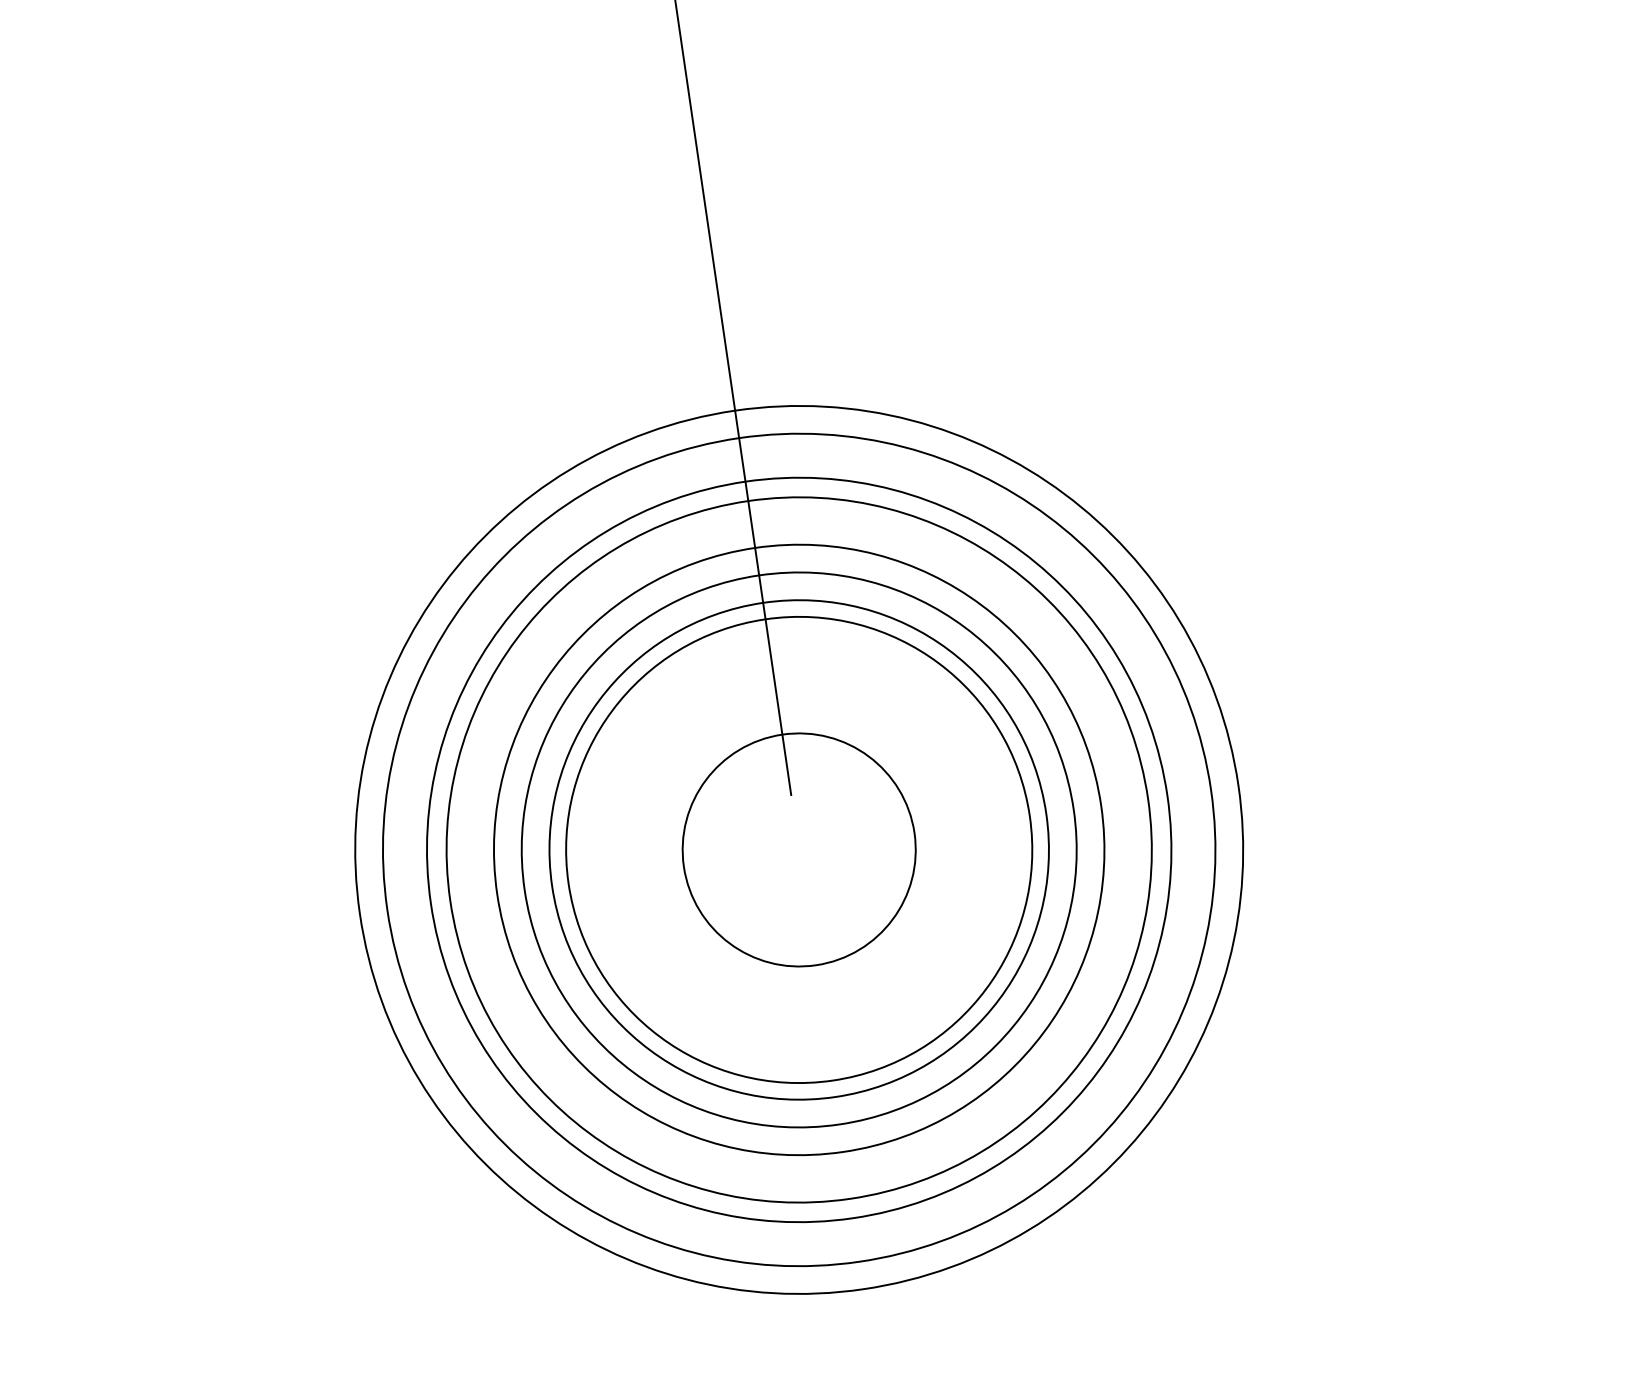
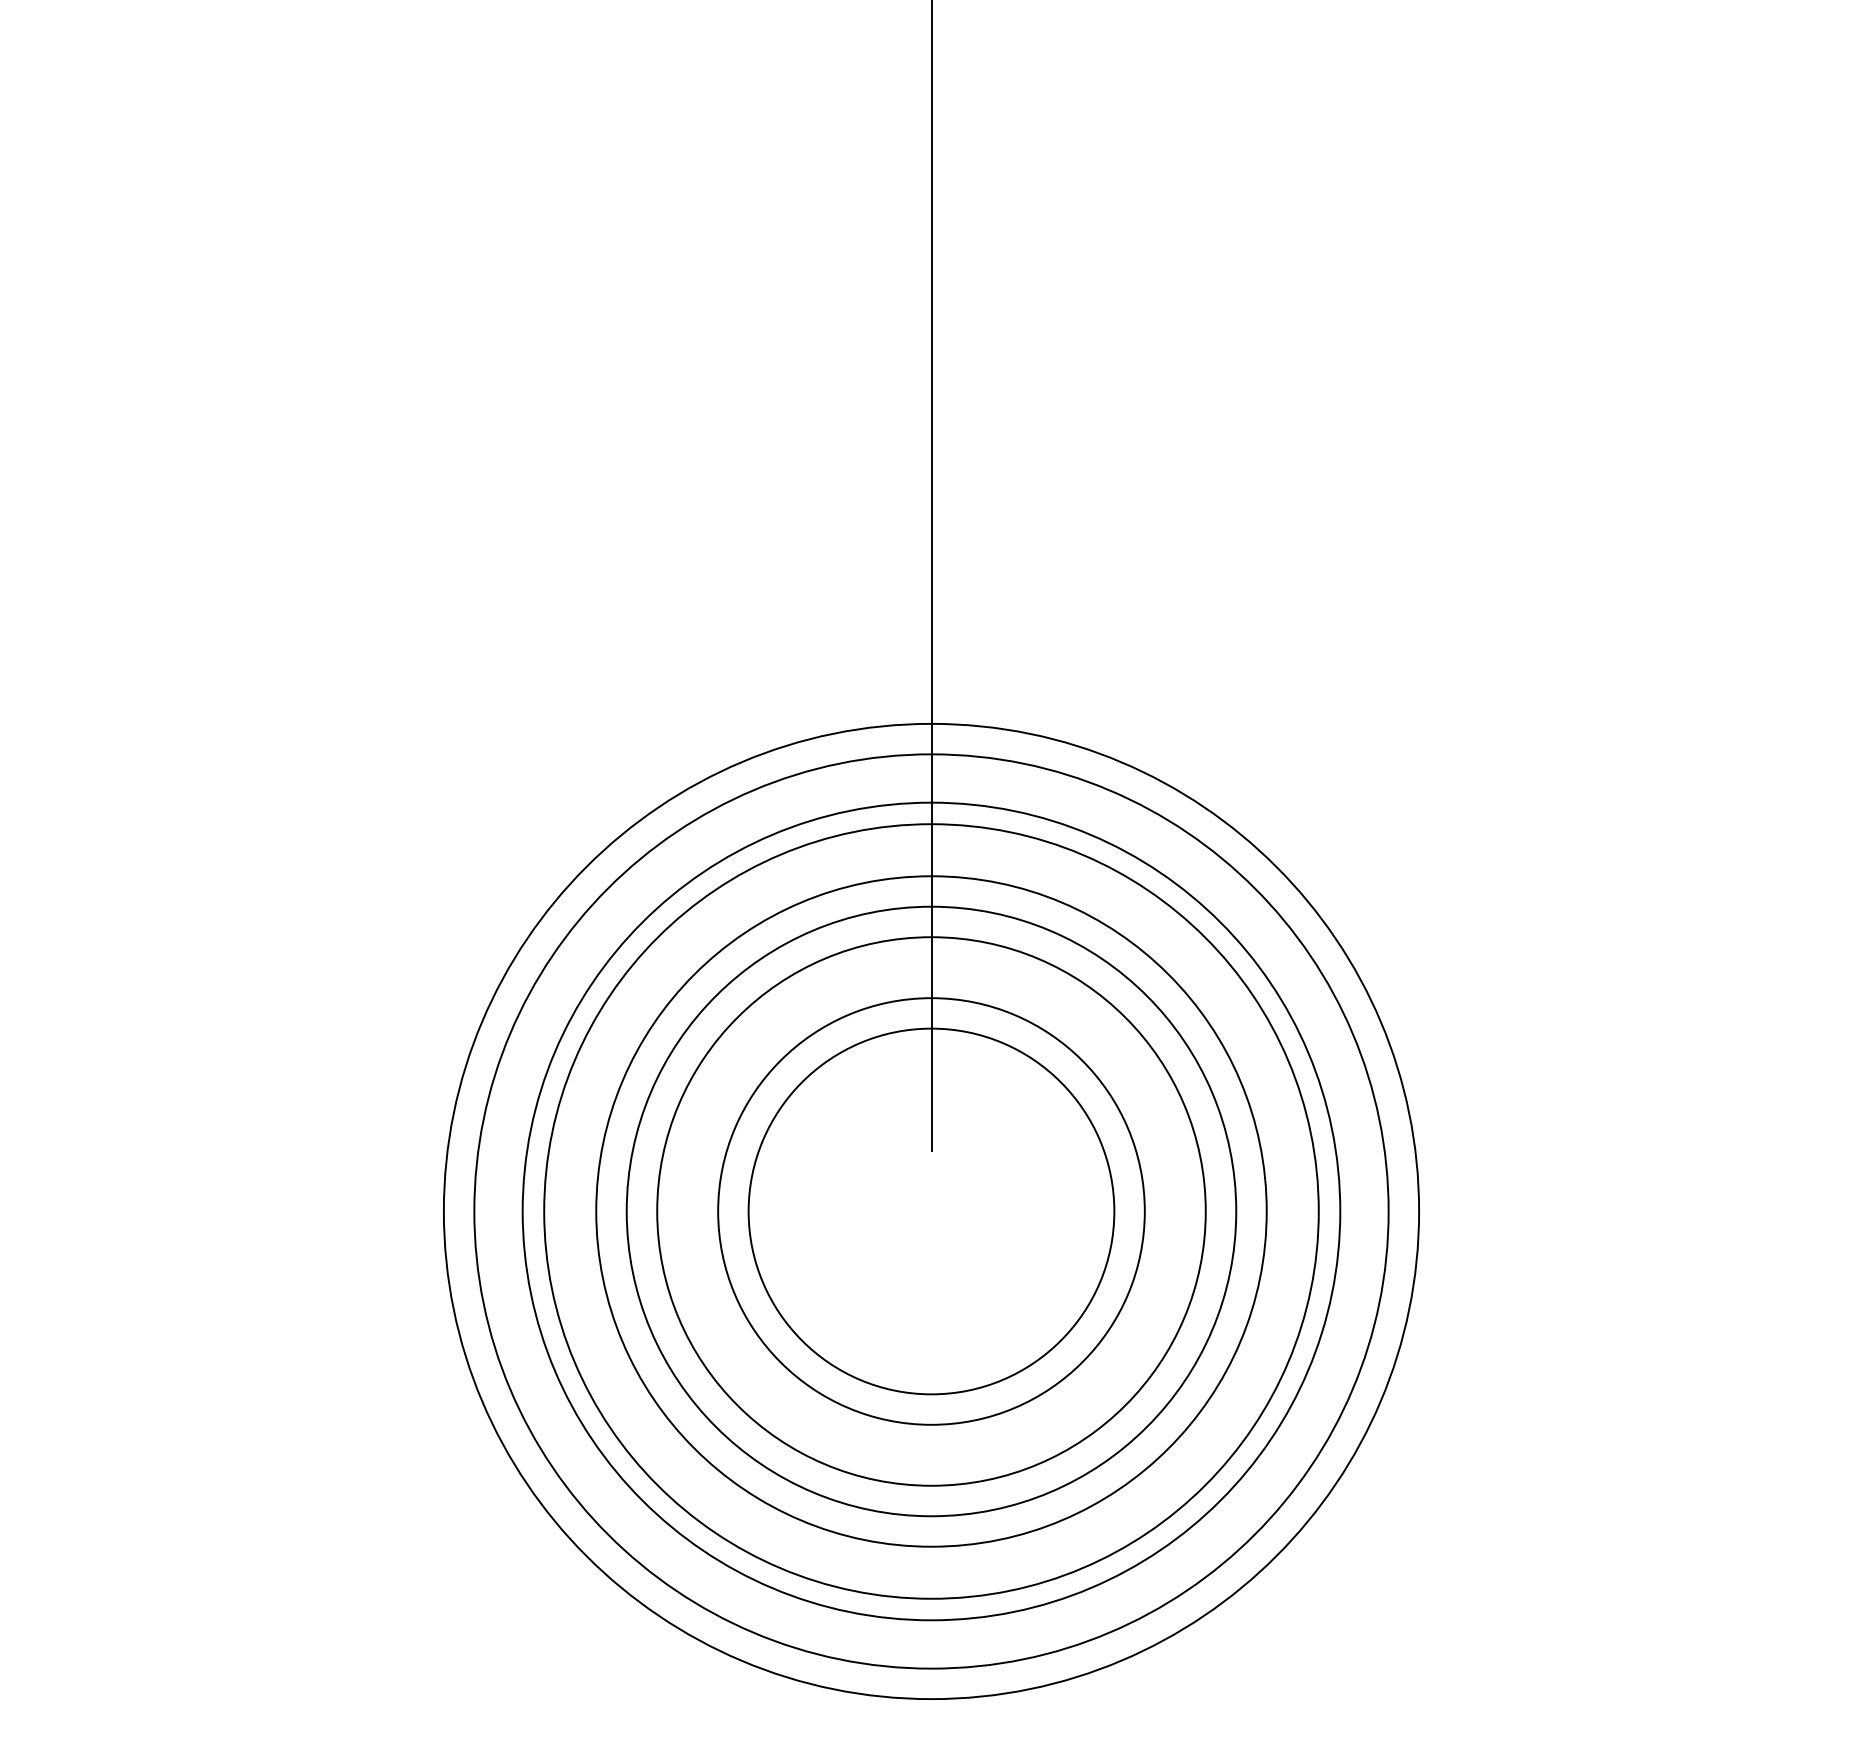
circle: (799, 849) -> (931, 1211), size x0.71
circle: (799, 849) -> (931, 1211), size x1.67

